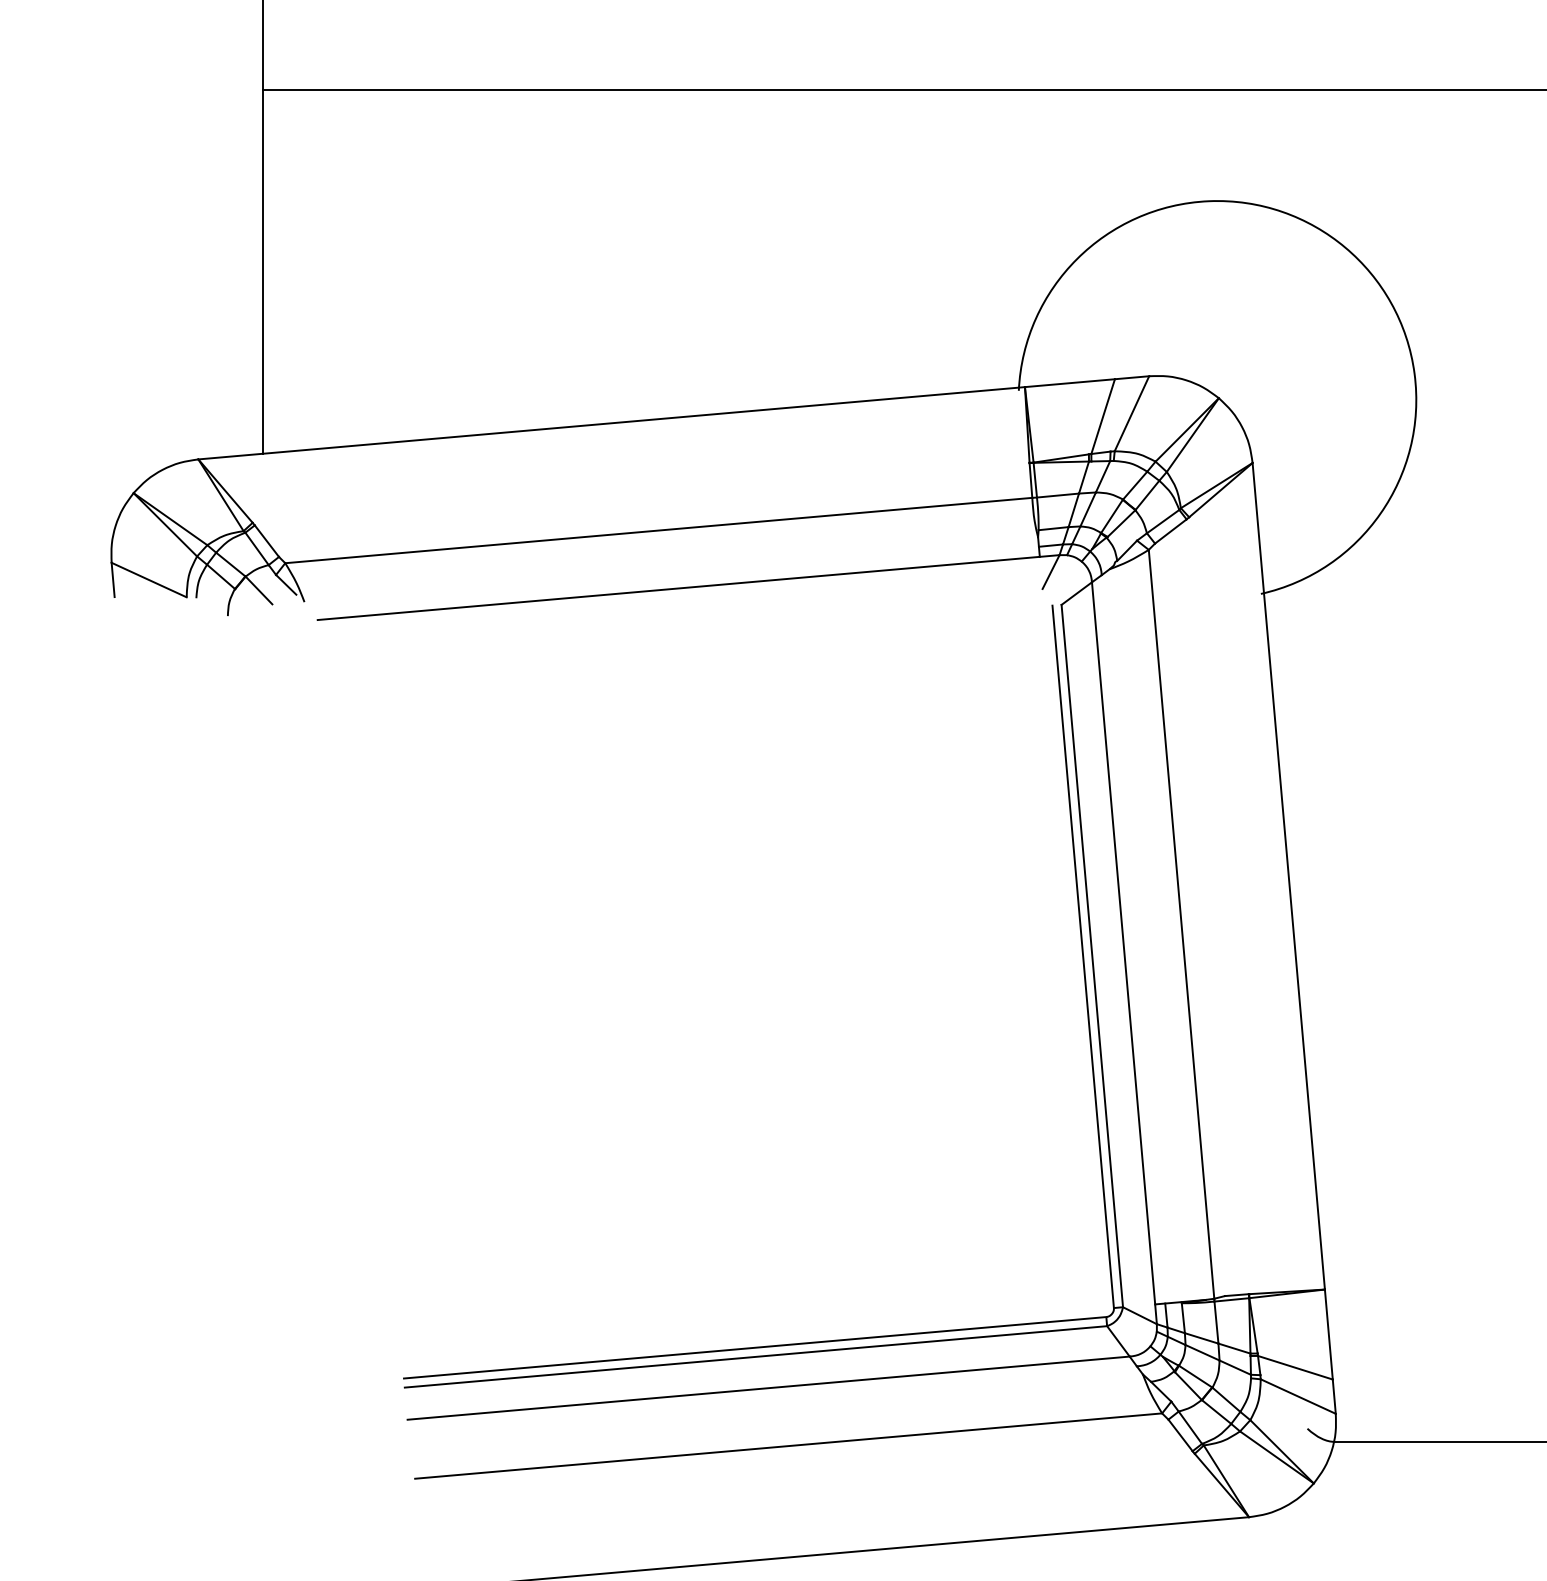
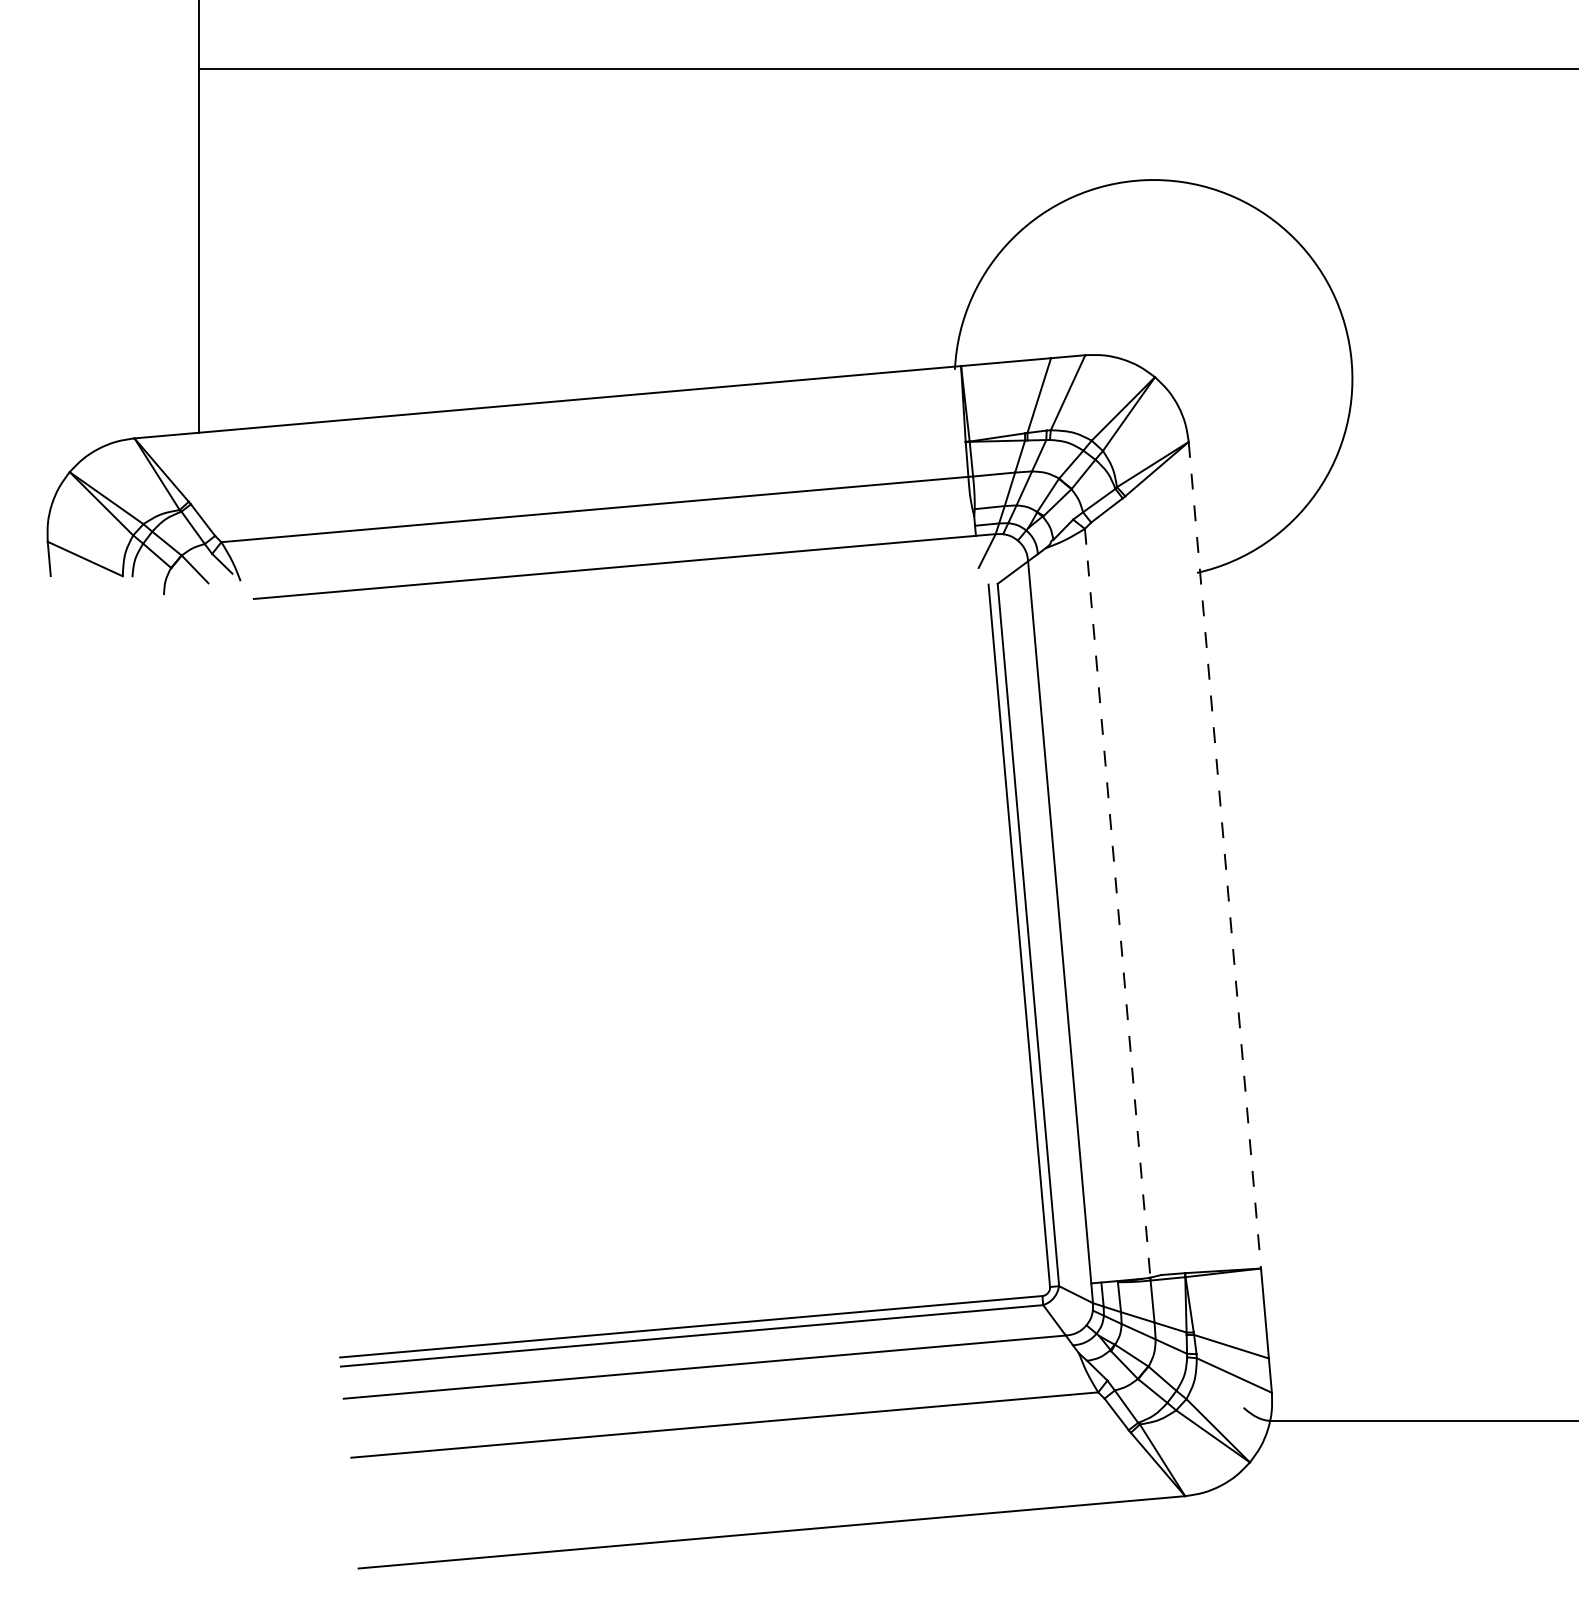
line: (1288, 876) -> (1224, 855), solid -> dashed
line: (1181, 924) -> (1117, 903), solid -> dashed

